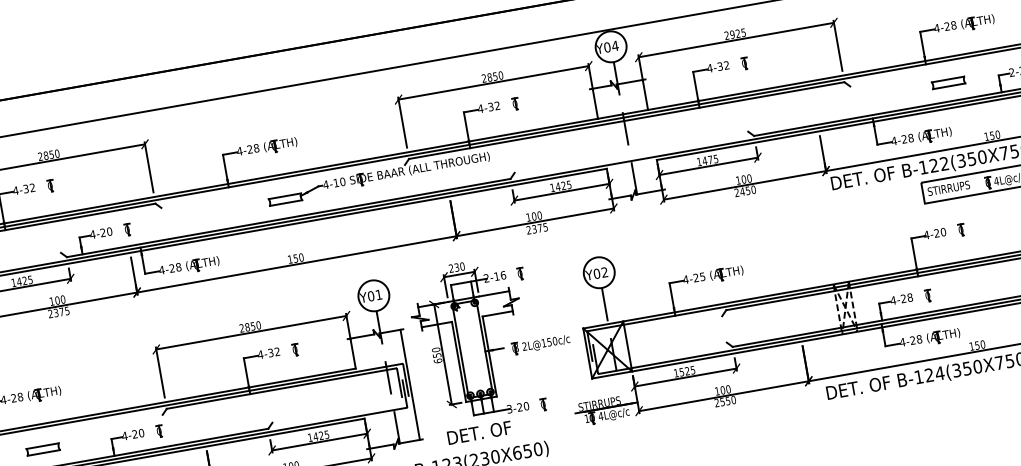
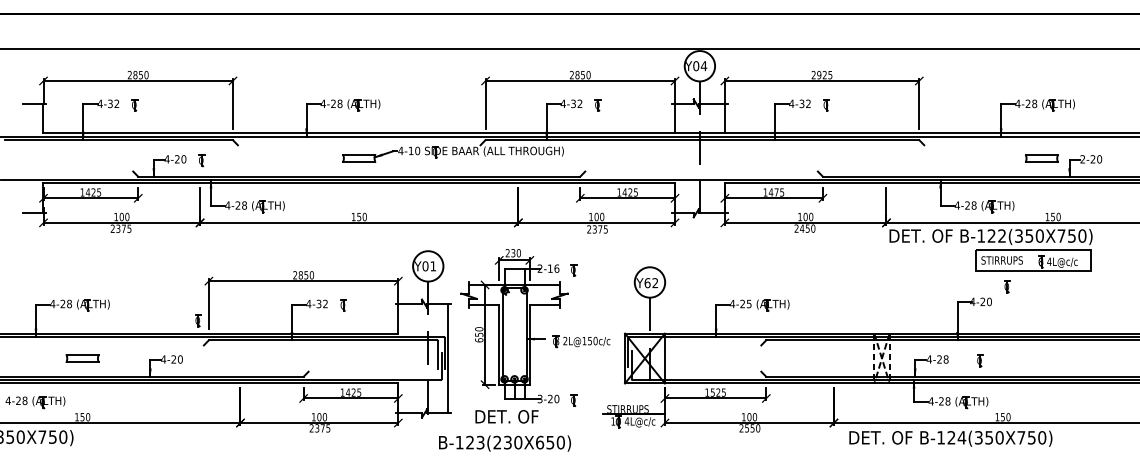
part: (948, 82) -> (1041, 158), moved
part: (961, 229) -> (1007, 286), moved
text: (596, 273) -> (647, 282), Y02 -> Y62
part: (928, 295) -> (980, 360), moved
part: (159, 430) -> (198, 320), moved

